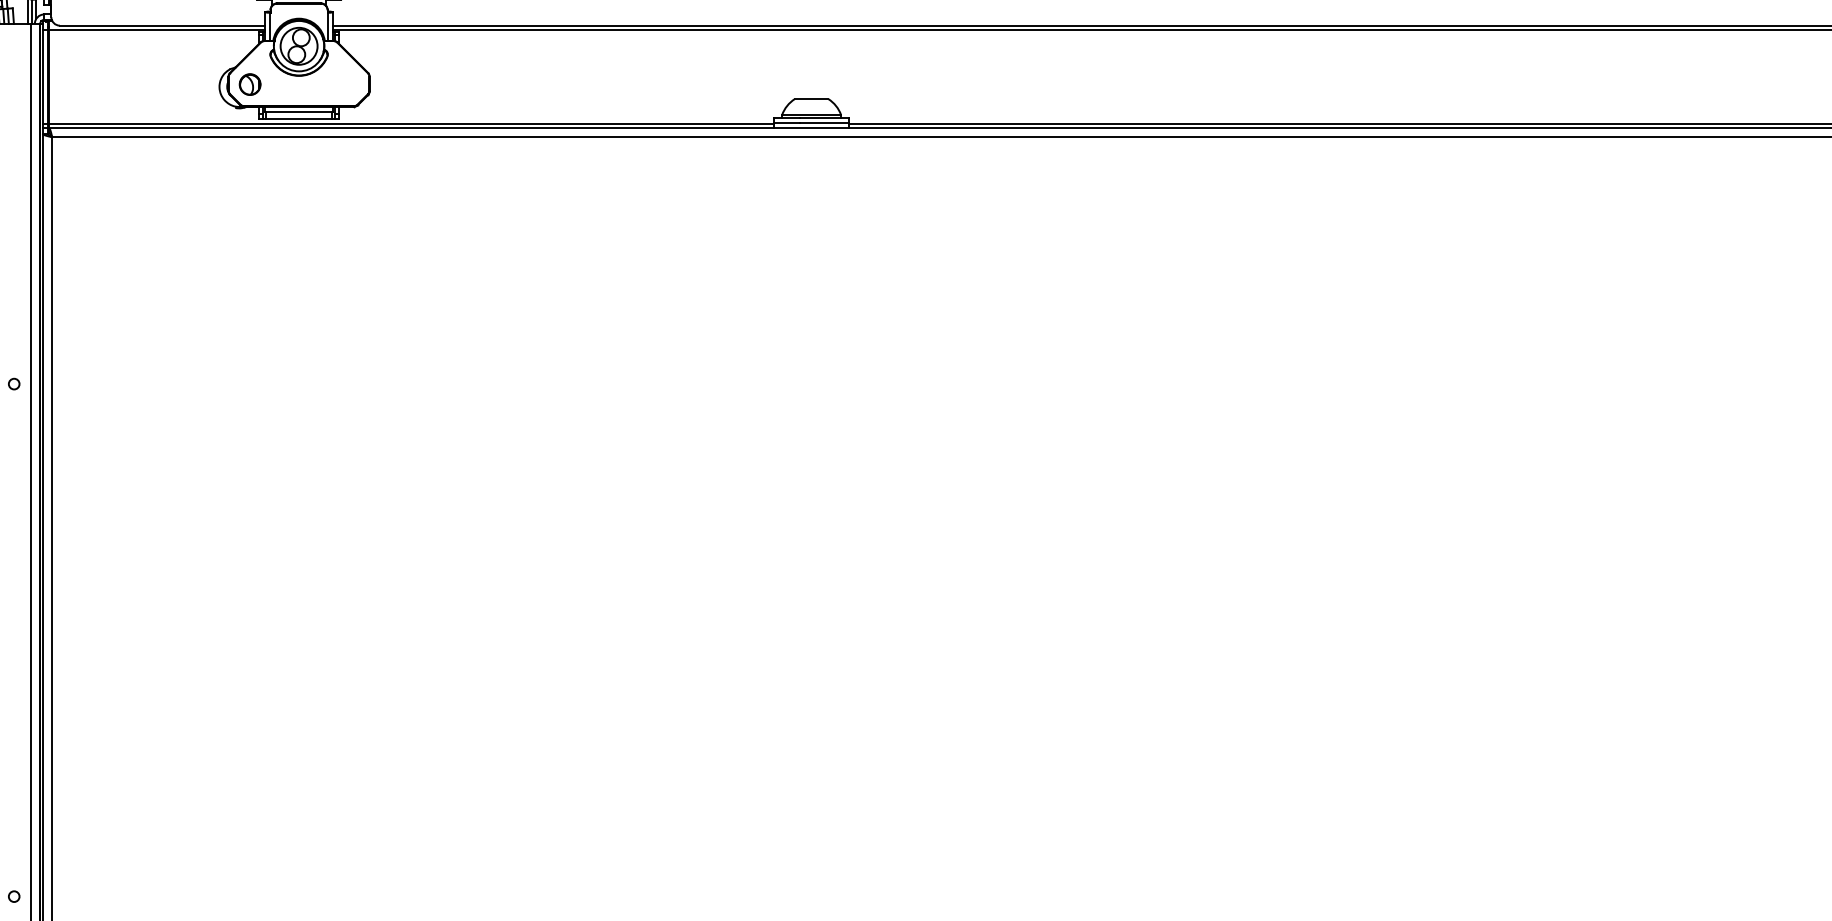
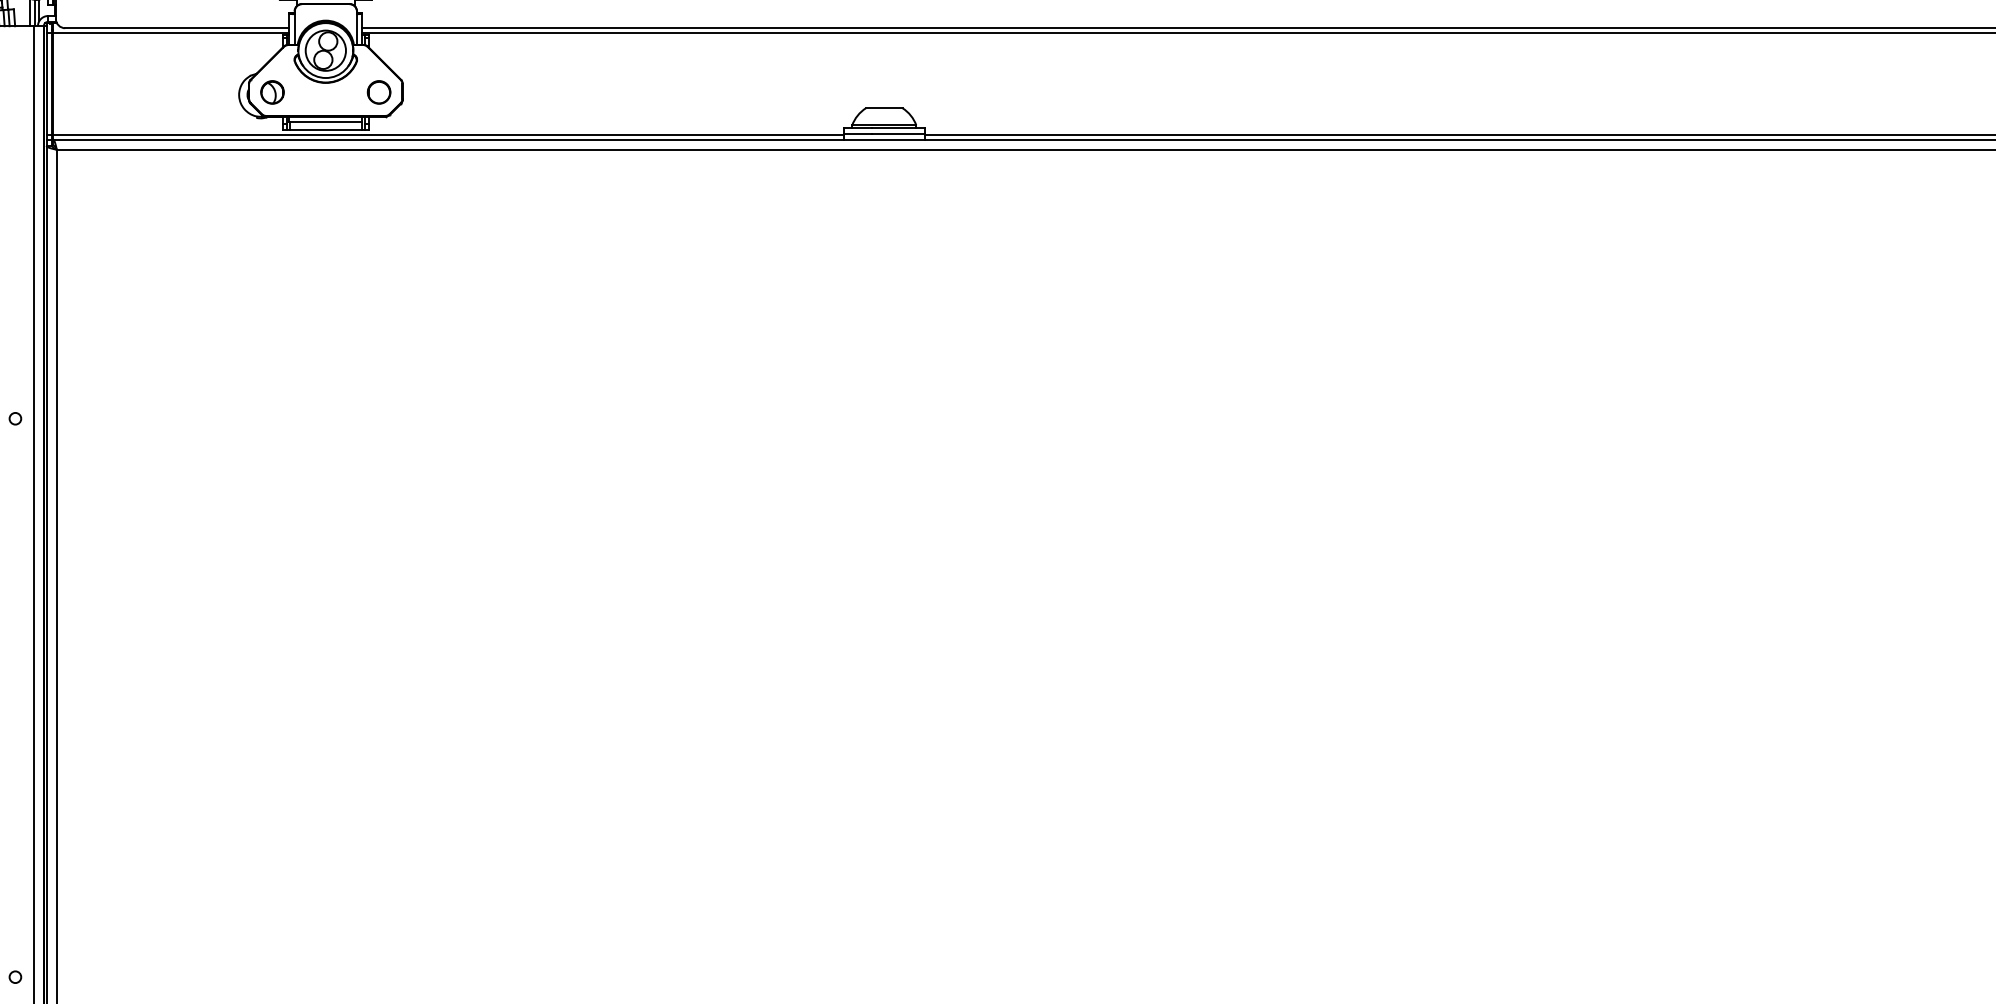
part: (347, 84) -> (378, 92), added

